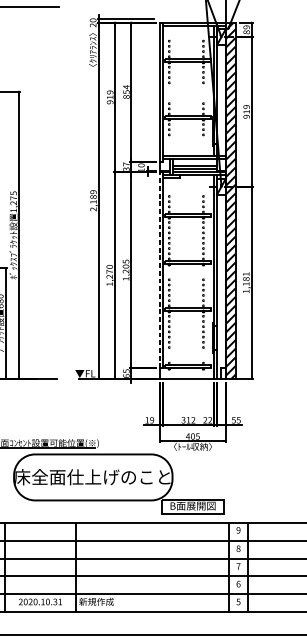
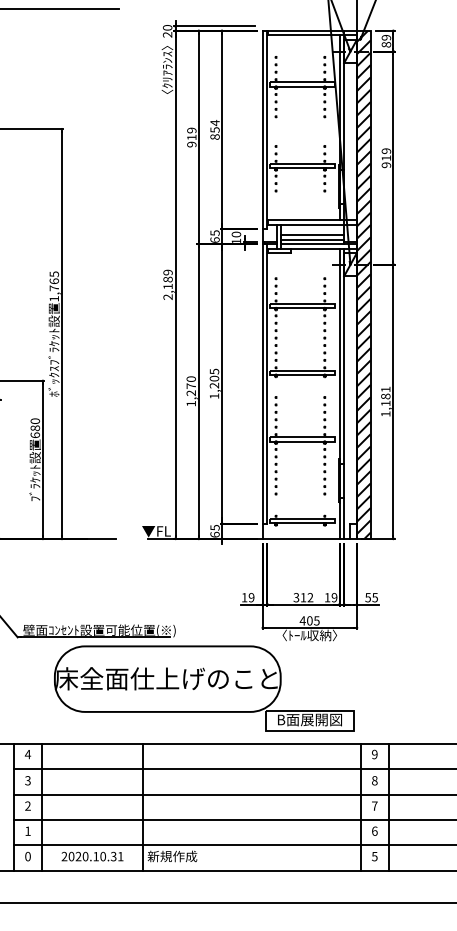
text: (126, 166) -> (214, 236), 37 -> 65
text: (13, 200) -> (53, 284), 1,275 -> 1,765
line: (159, 269) -> (262, 383), dashed -> solid
text: (207, 420) -> (330, 597), 22 -> 19

